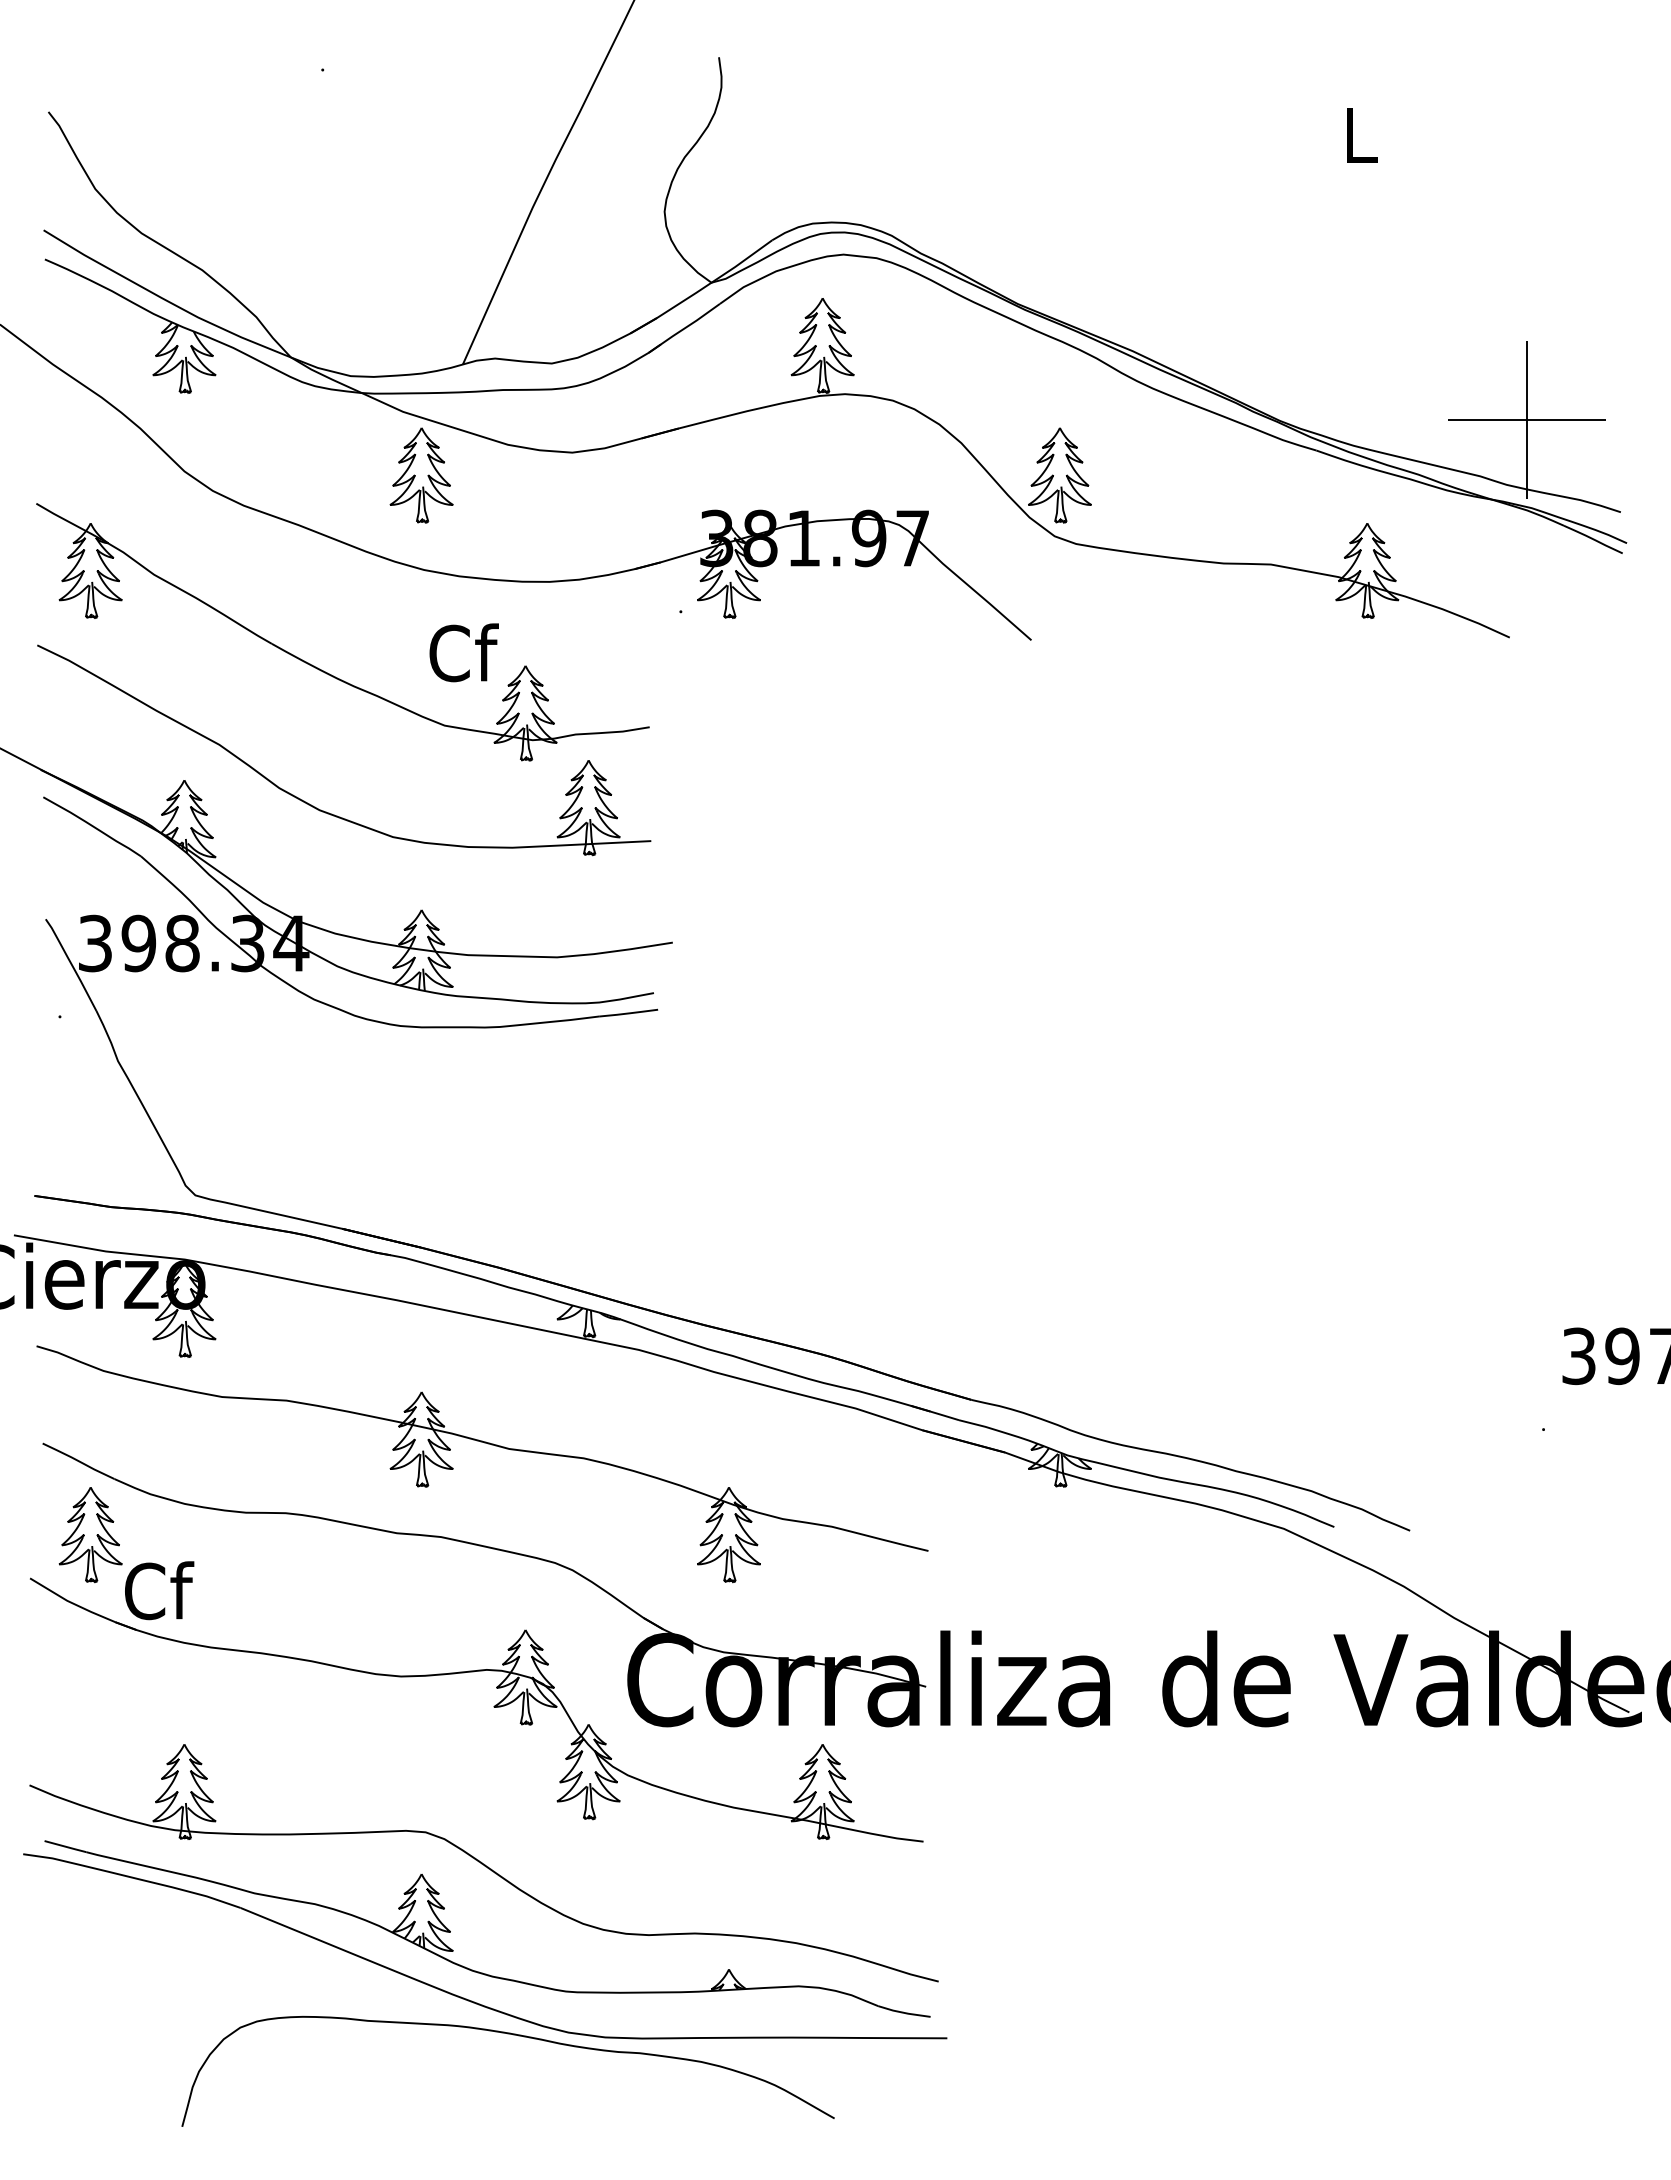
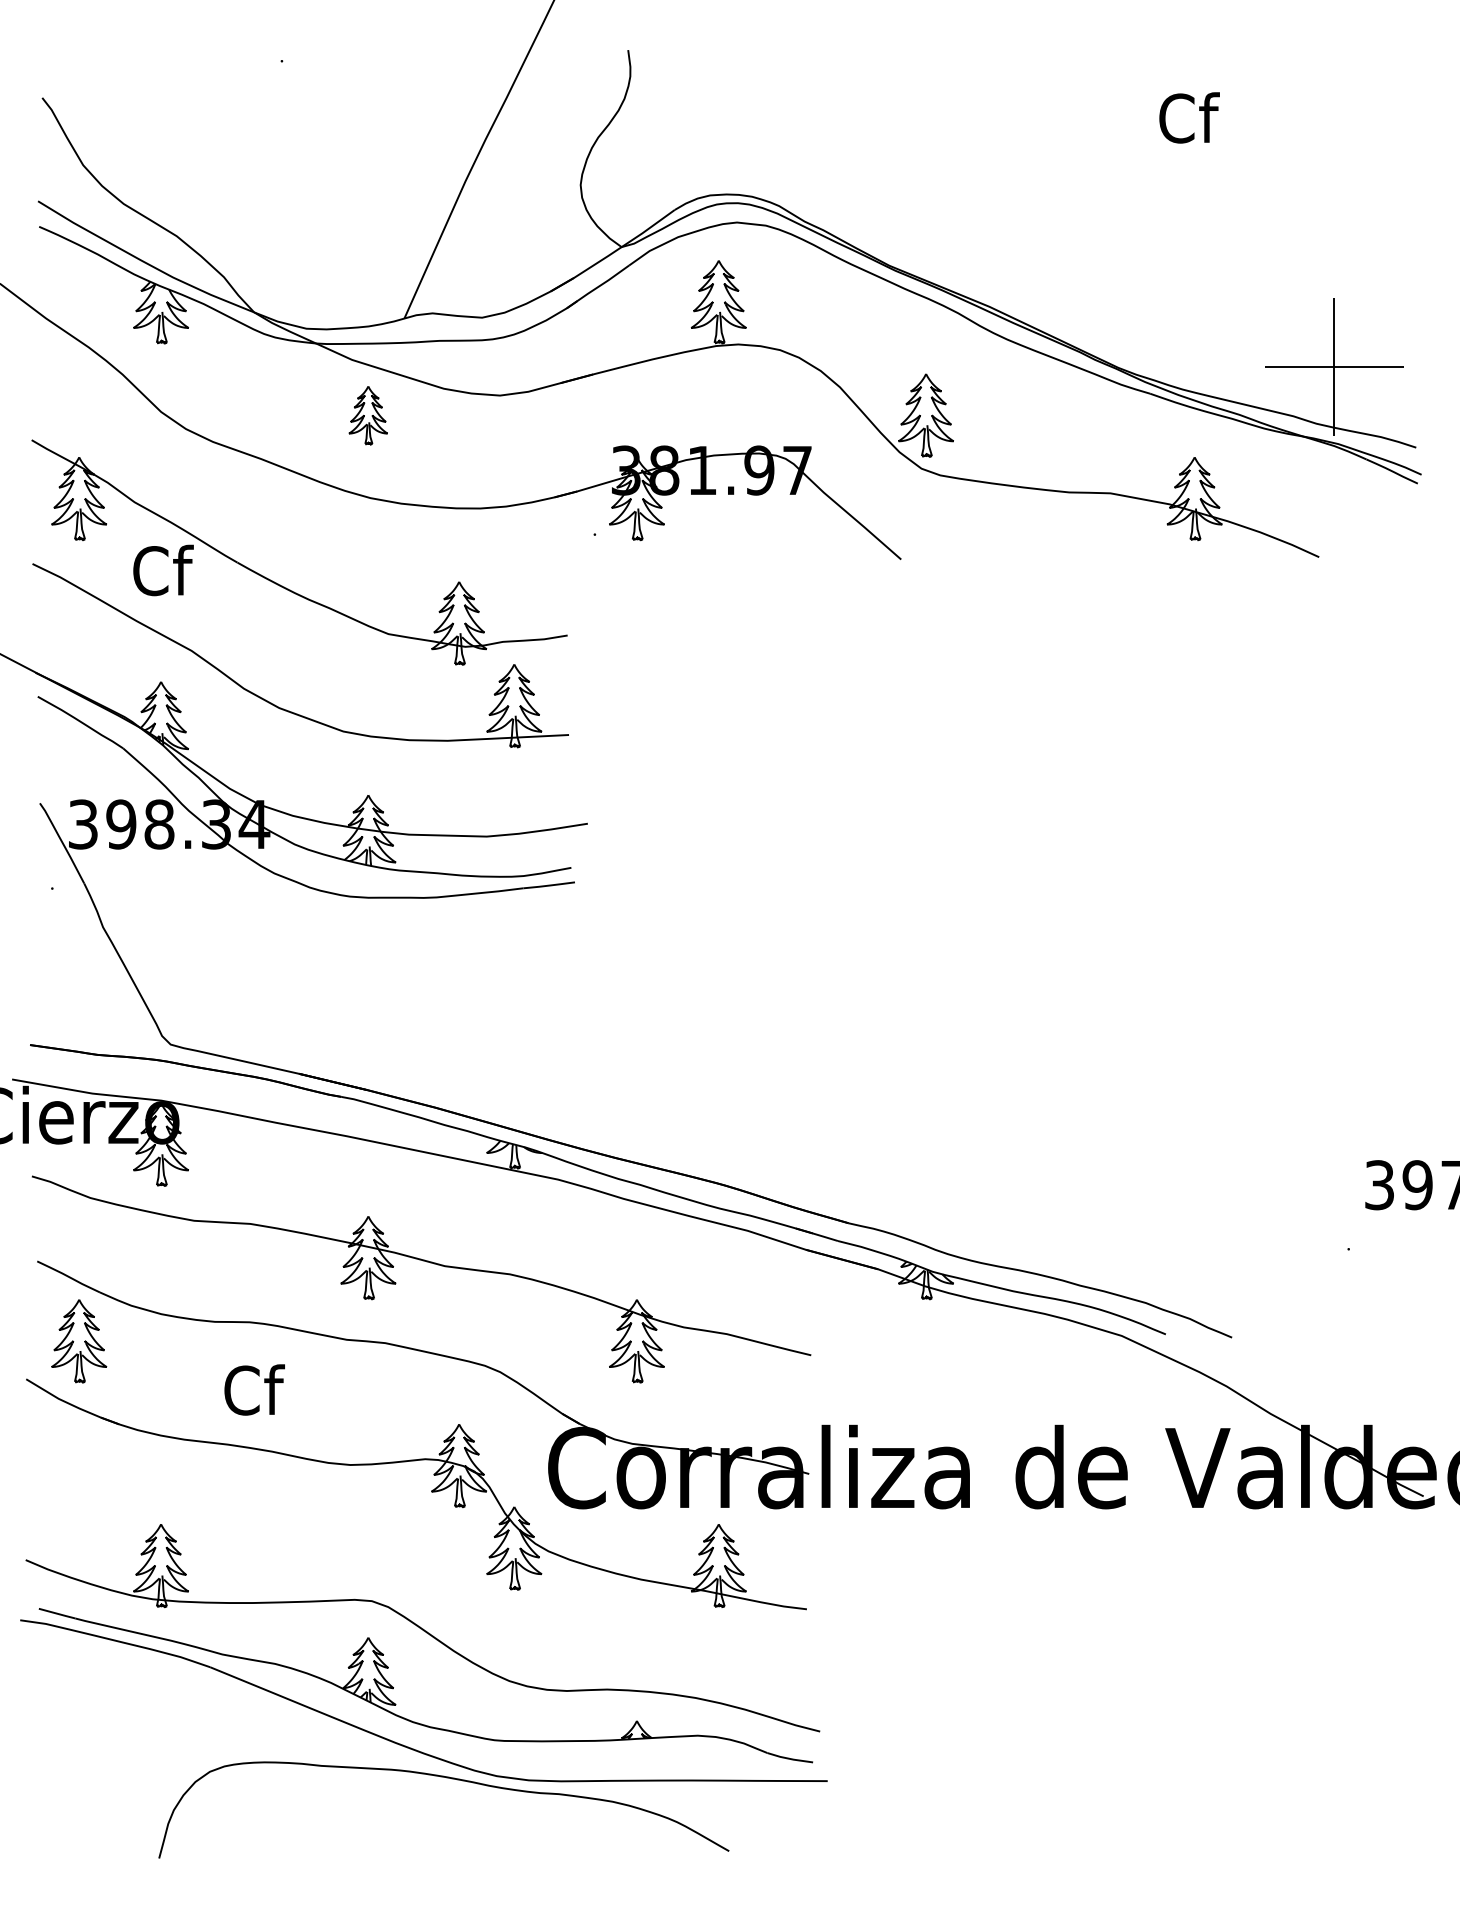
text: (1361, 134) -> (1189, 117), L -> Cf
part: (421, 475) -> (368, 415), size x0.7
text: (463, 652) -> (162, 570), moved
text: (159, 1590) -> (254, 1389), moved

